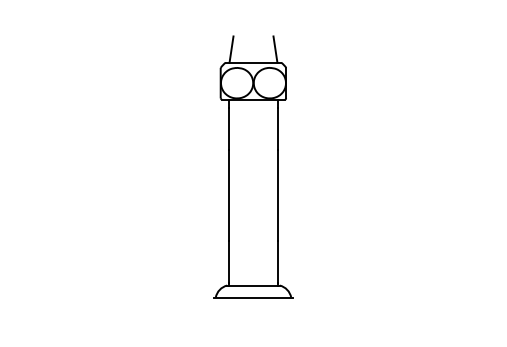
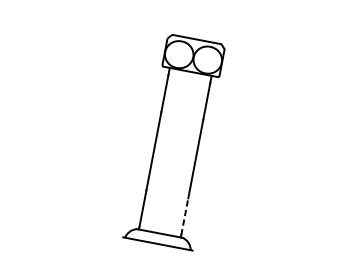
line: (231, 49) -> (179, 24), removed
line: (275, 49) -> (218, 31), removed
line: (277, 261) -> (184, 216), solid -> dashed

